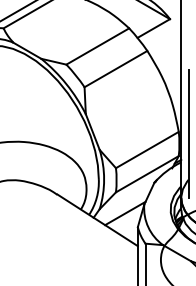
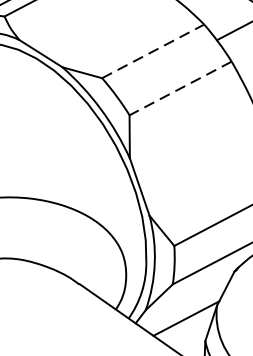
line: (98, 46) -> (154, 51), solid -> dashed
line: (115, 69) -> (179, 89), solid -> dashed

